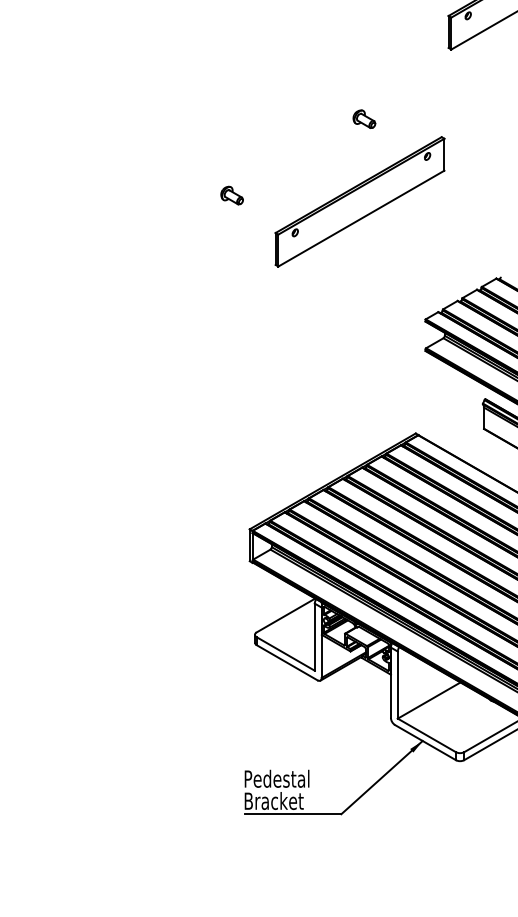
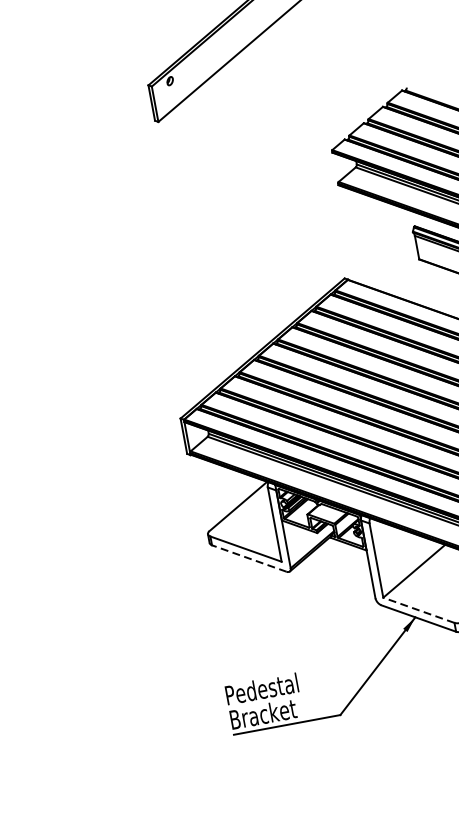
part: (231, 195) -> (91, 52), removed
line: (286, 662) -> (248, 558), solid -> dashed
line: (426, 735) -> (418, 610), solid -> dashed

